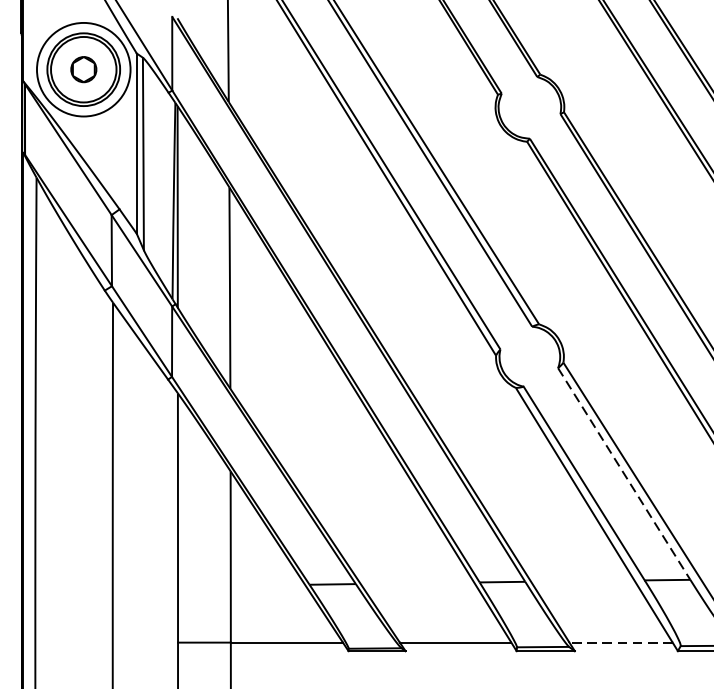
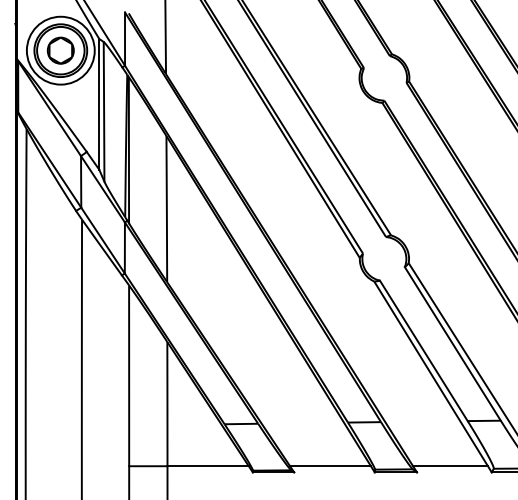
part: (83, 69) -> (60, 50), size x1.43
line: (623, 473) -> (452, 343), dashed -> solid
line: (621, 642) -> (450, 466), dashed -> solid

